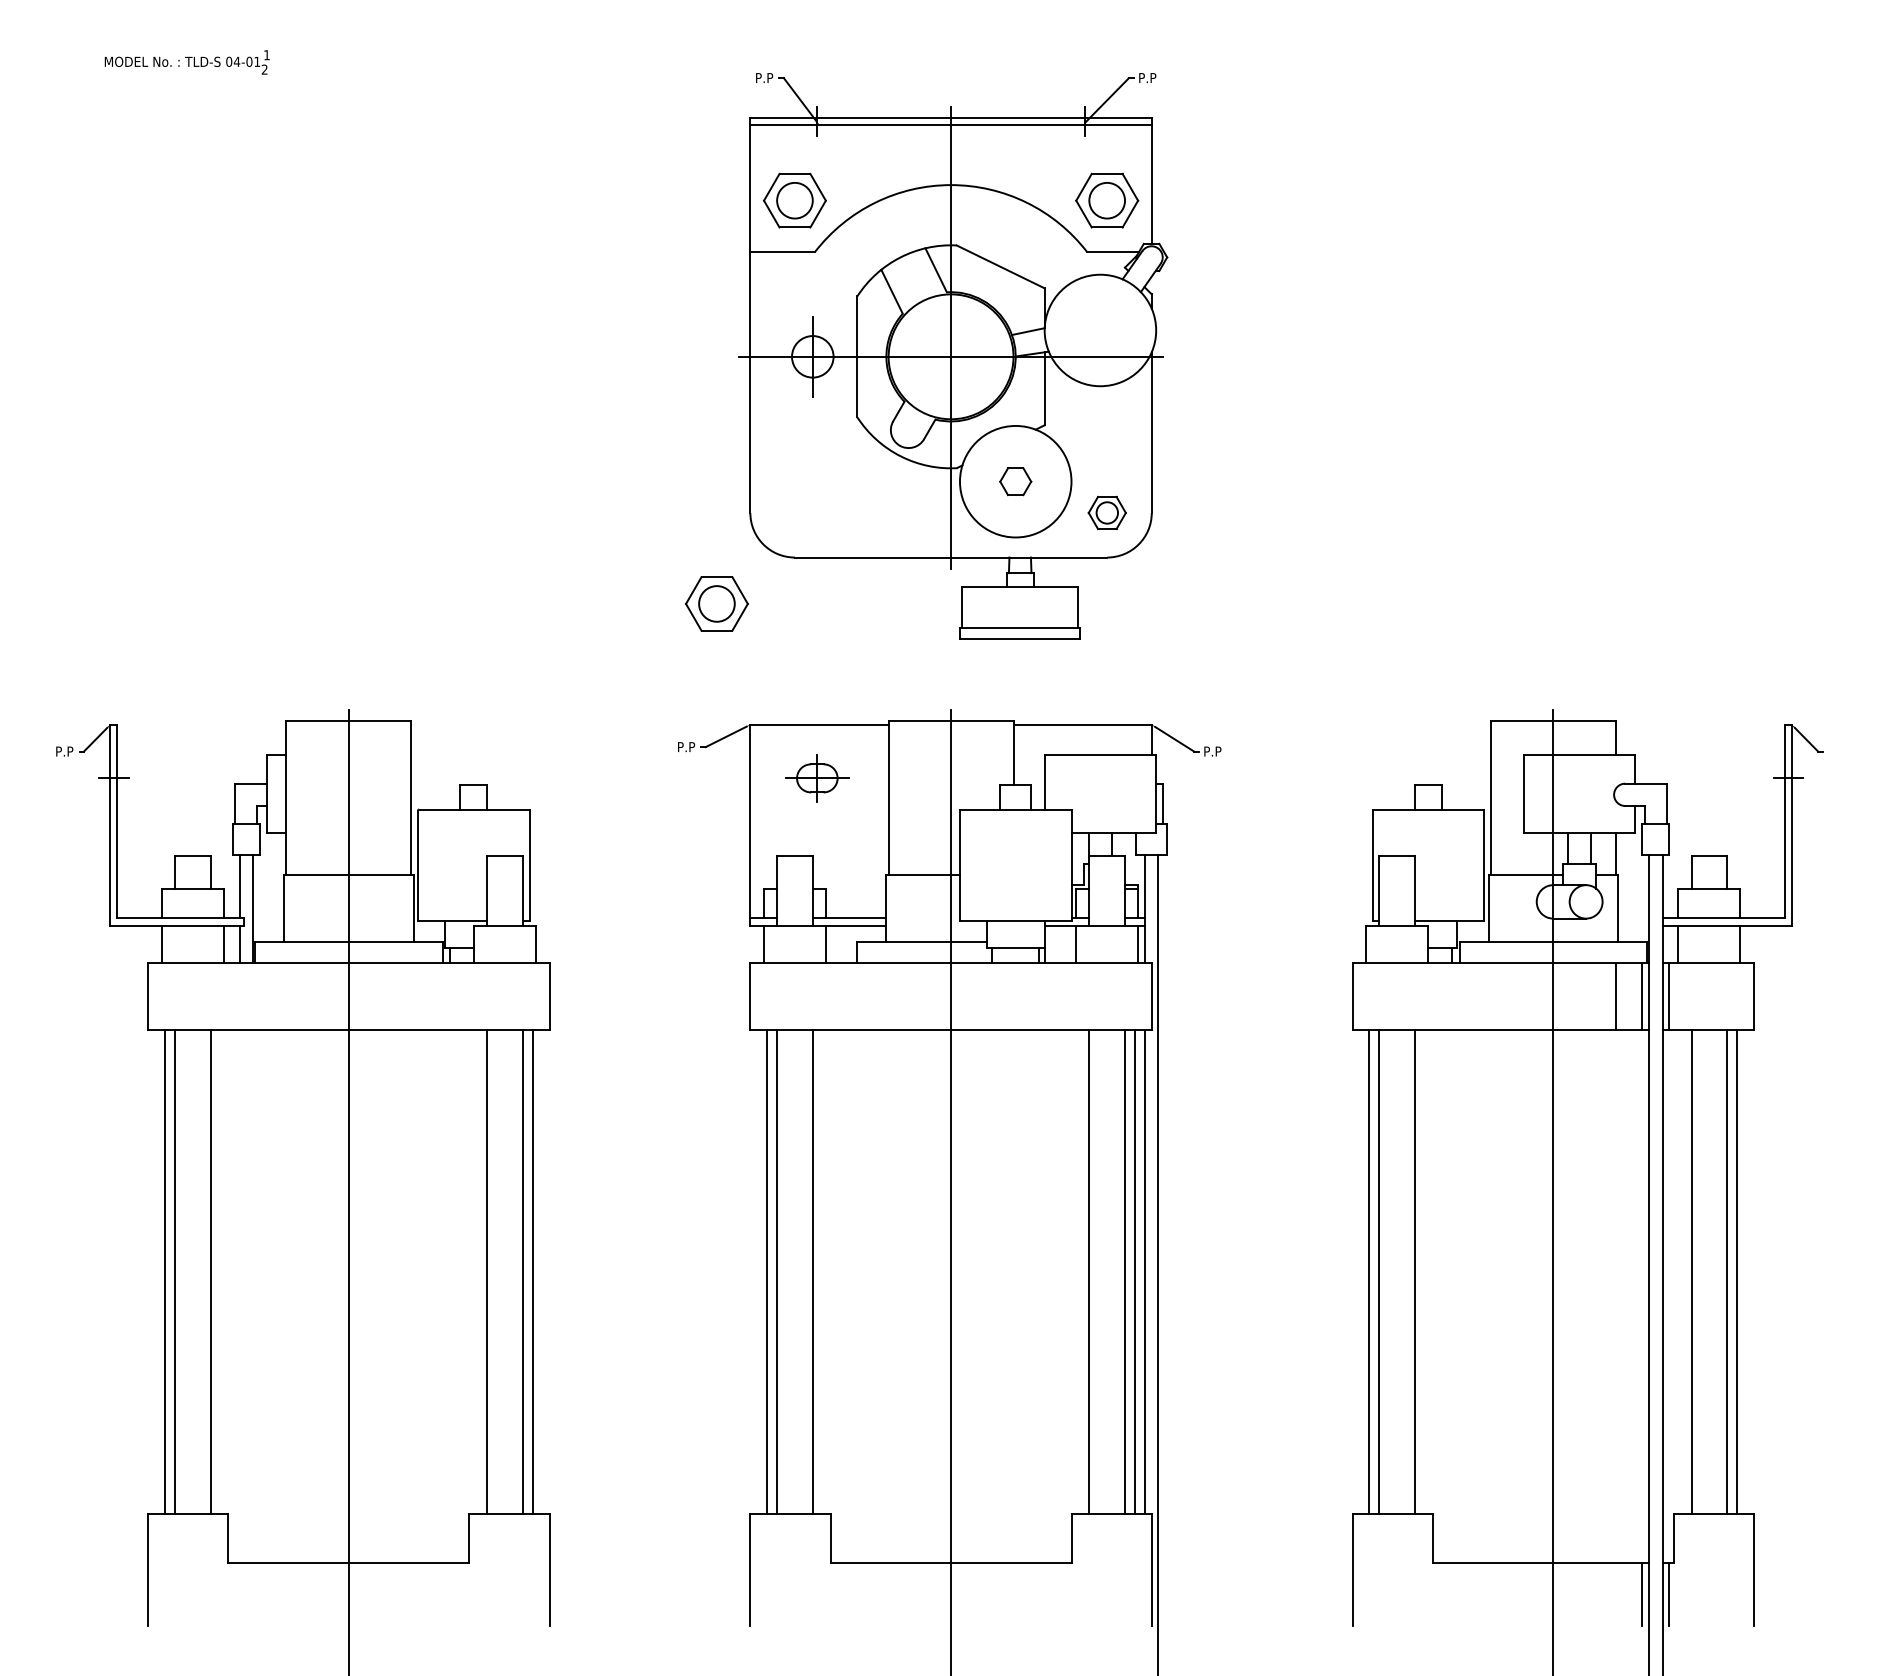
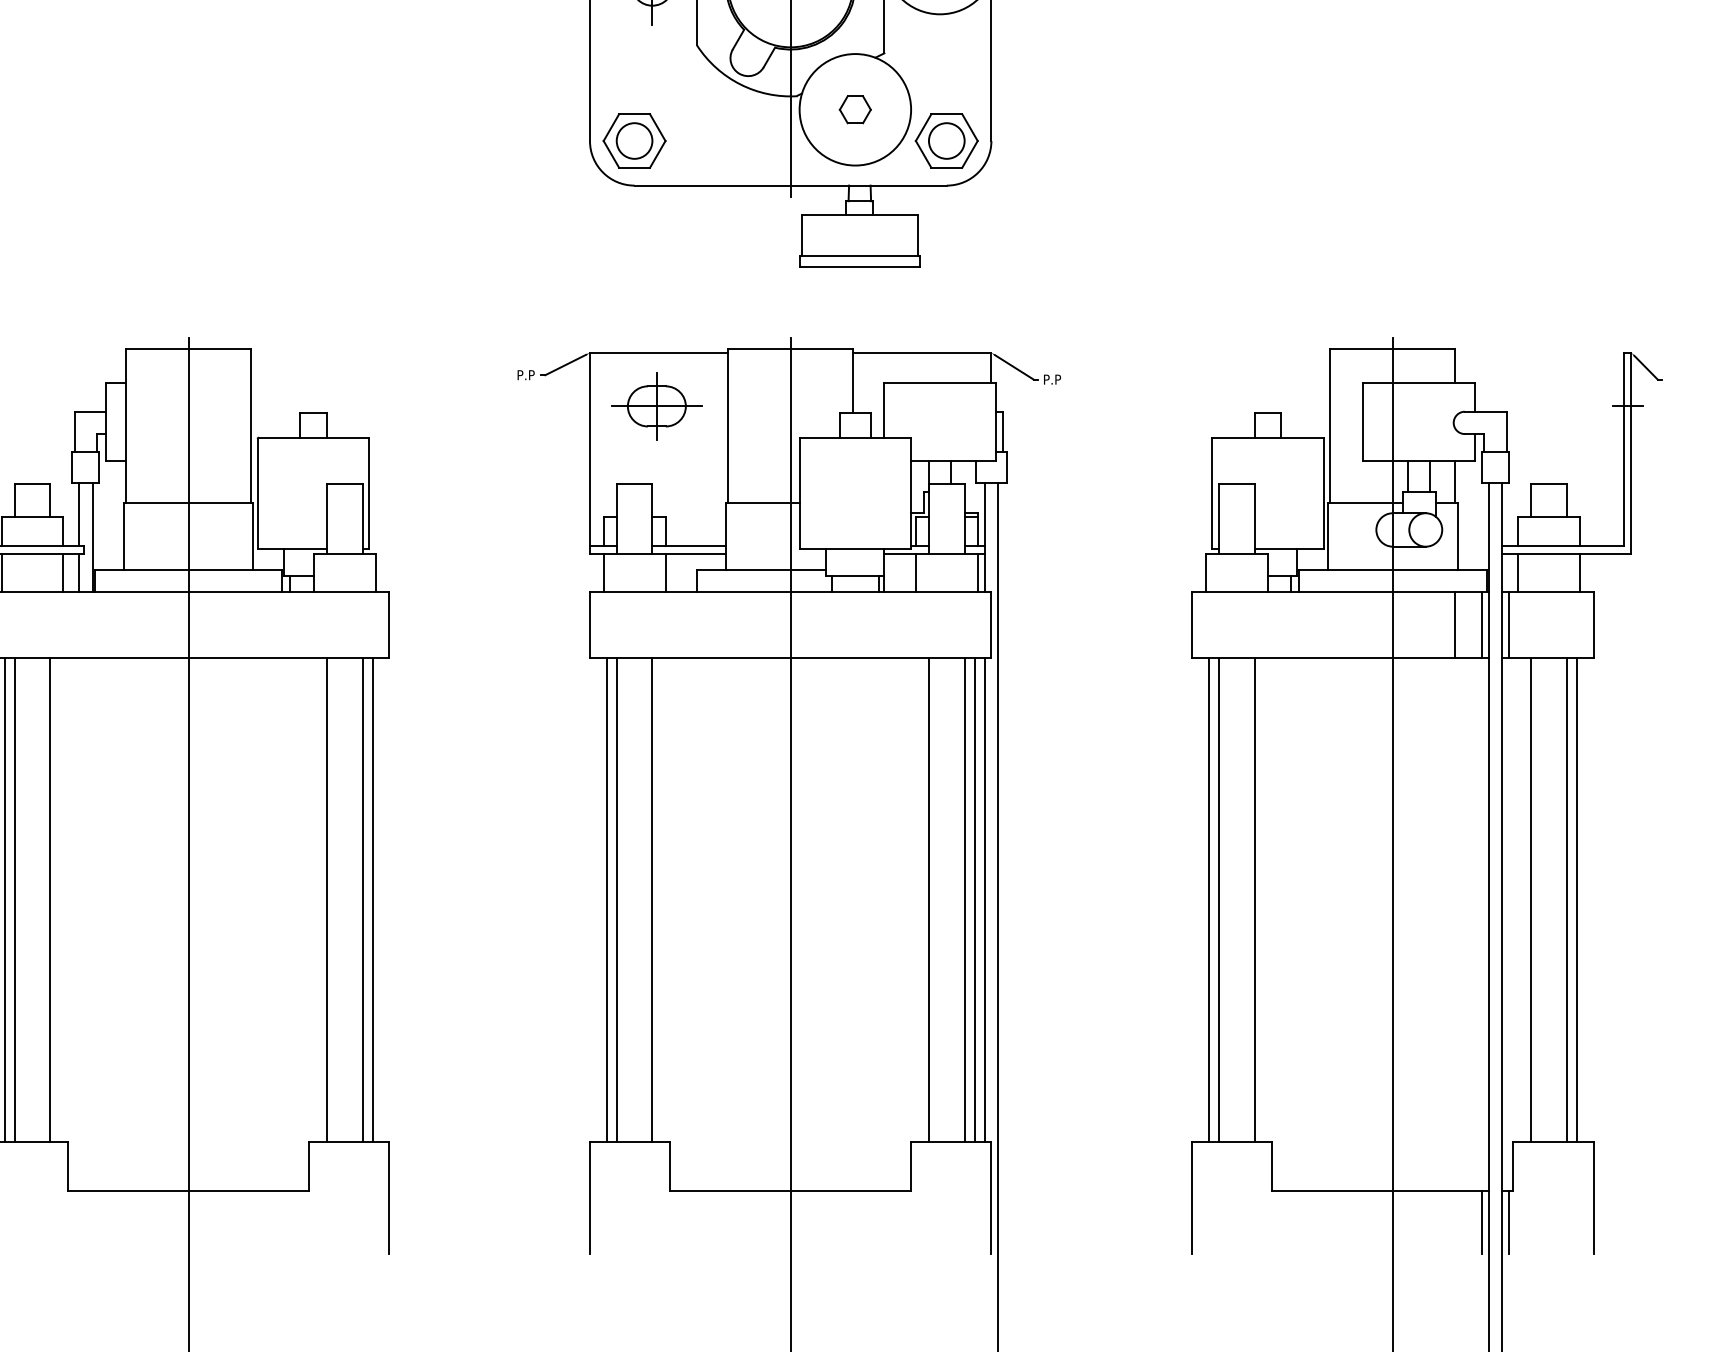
part: (1107, 512) -> (947, 140), size x1.67
part: (716, 603) -> (634, 140), moved
part: (817, 778) -> (657, 406), size x1.43

